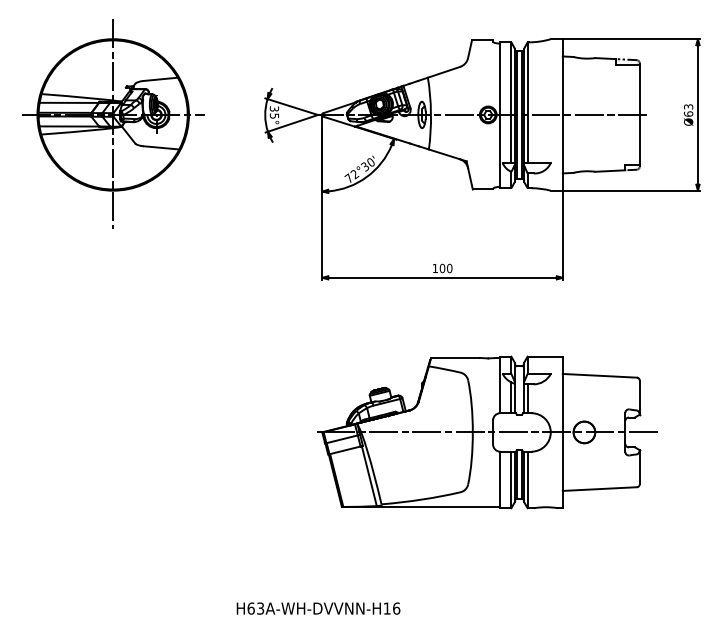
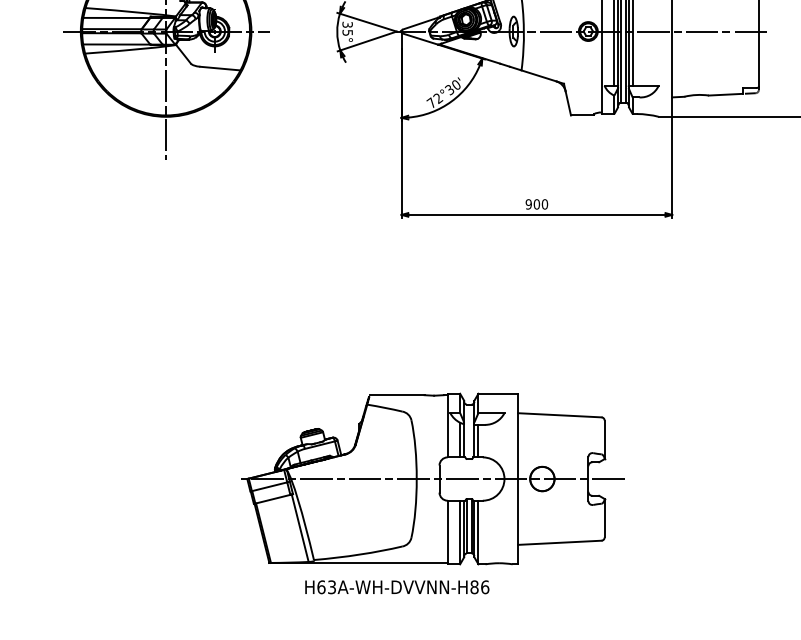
text: (435, 268) -> (528, 204), 100 -> 900
part: (487, 432) -> (433, 479), moved
text: (386, 608) -> (473, 587), H63A-WH-DVVNN-H16 -> H63A-WH-DVVNN-H86

